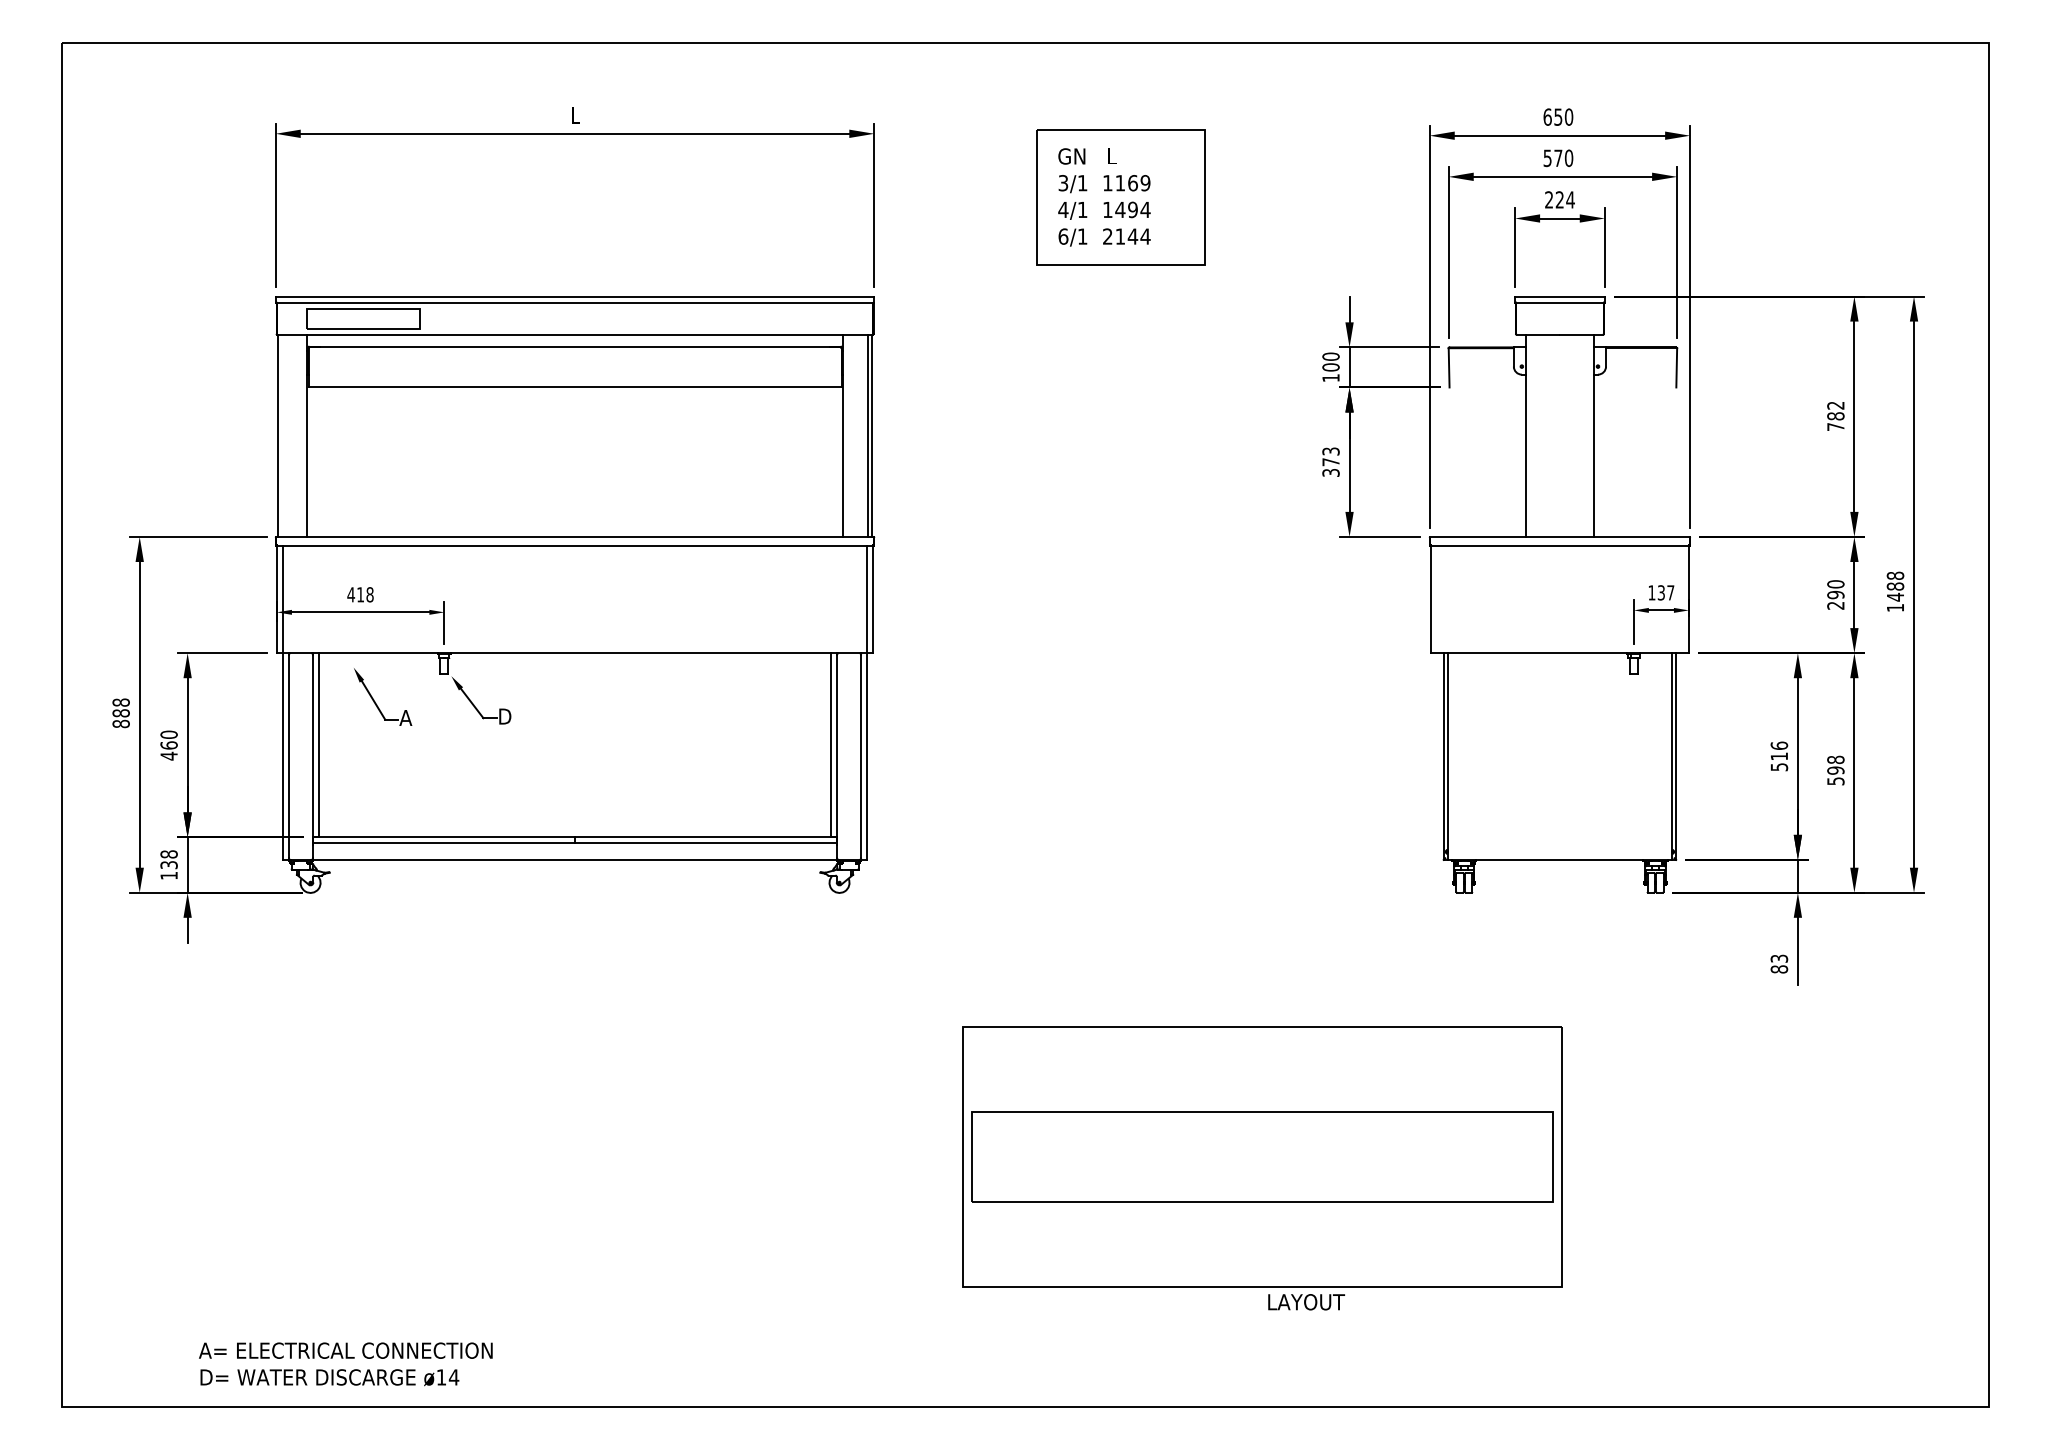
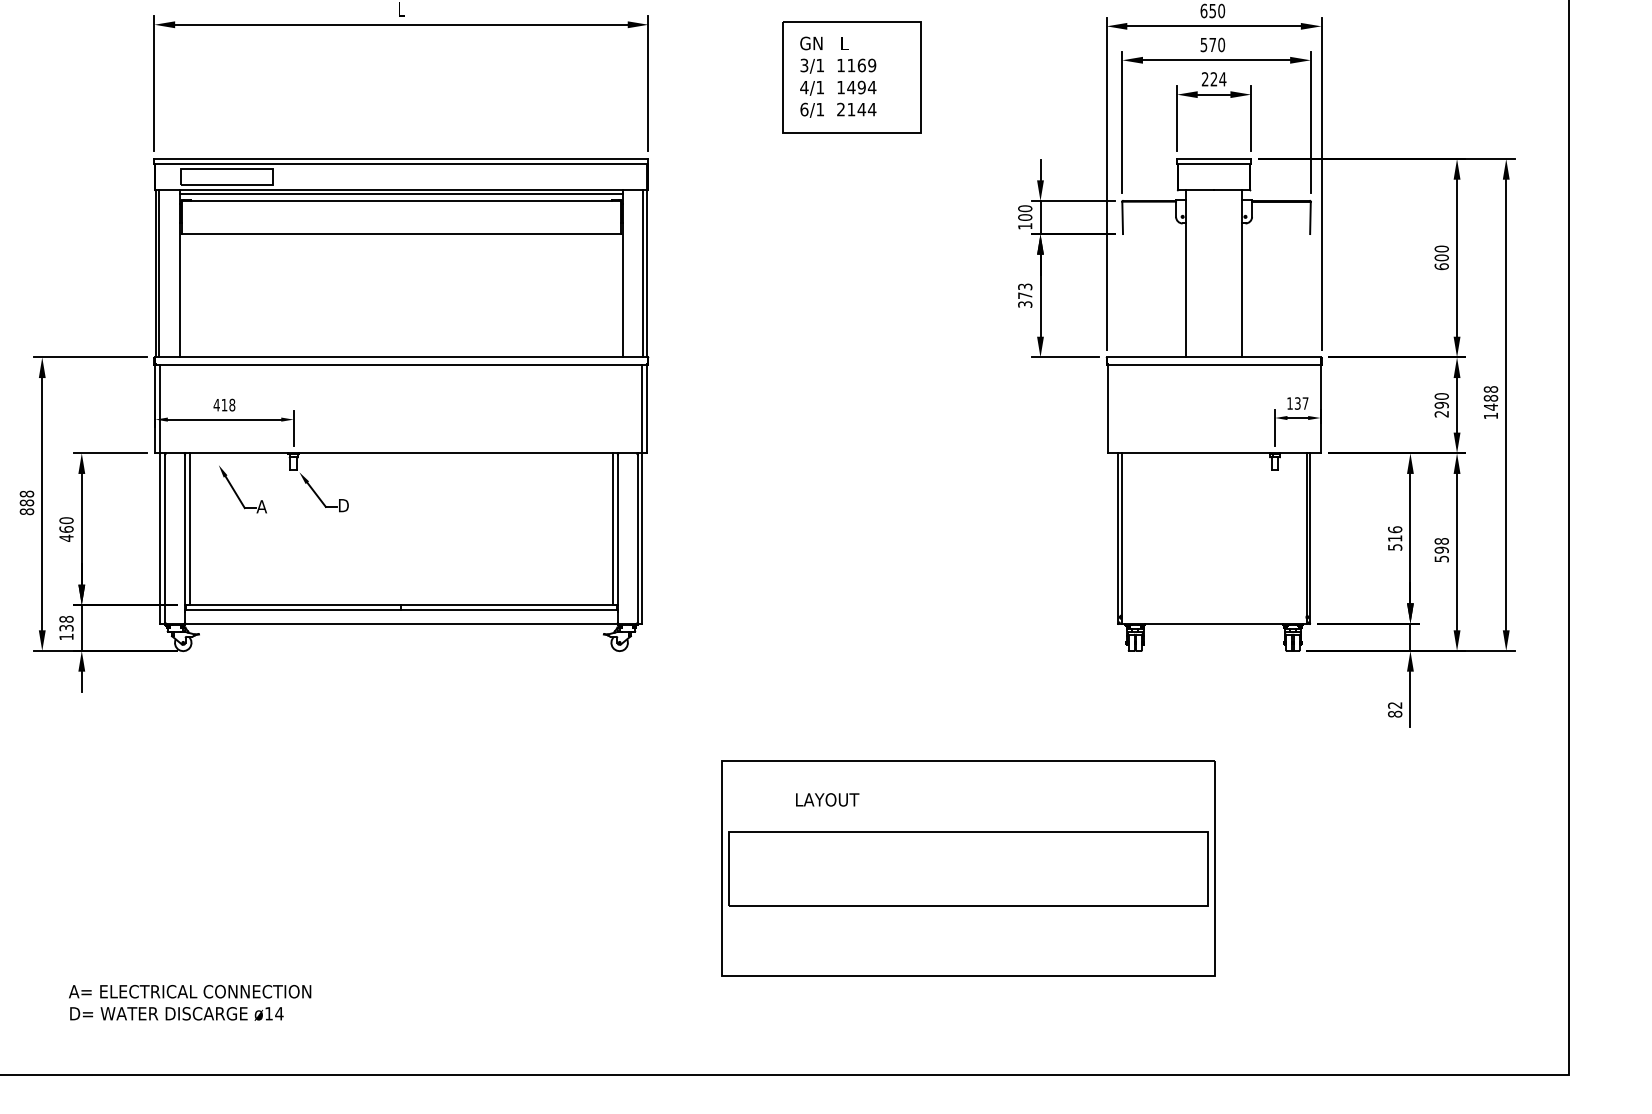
line: (574, 338) -> (401, 193), added
text: (1835, 416) -> (1441, 258), 782 -> 600
line: (281, 435) -> (159, 273), added
text: (1779, 958) -> (1395, 705), 83 -> 82
text: (1306, 1302) -> (827, 800), moved
text: (345, 1364) -> (189, 1003), moved

